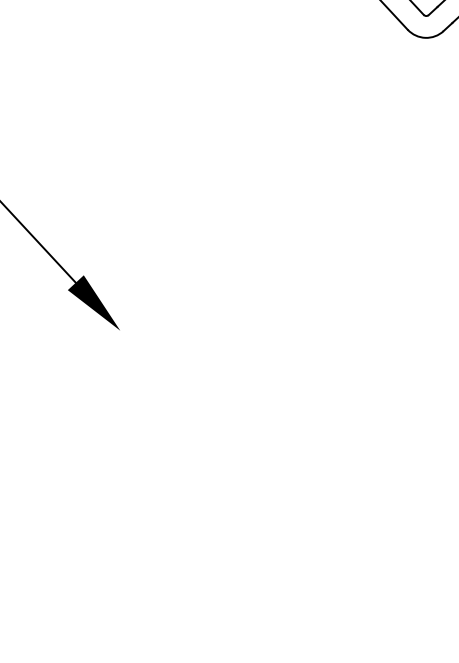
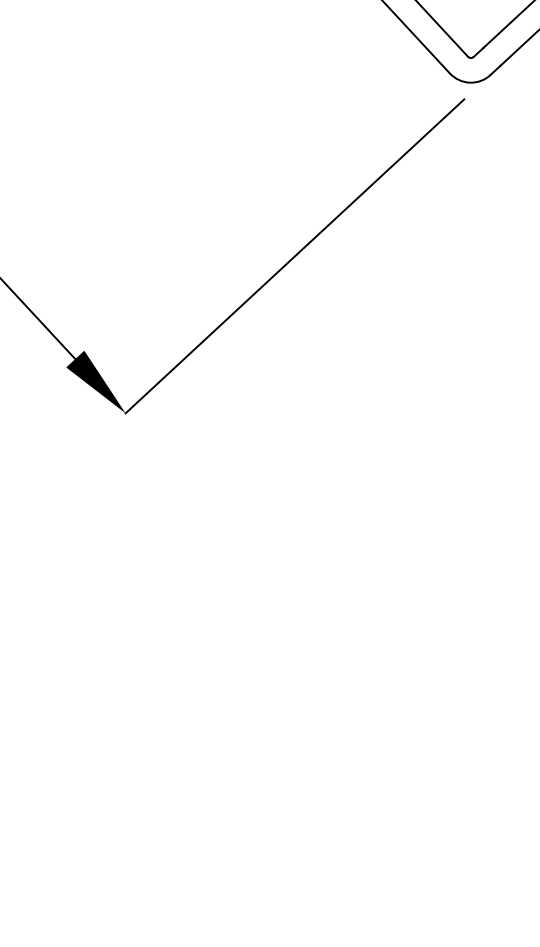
line: (269, 191) -> (294, 256), added

